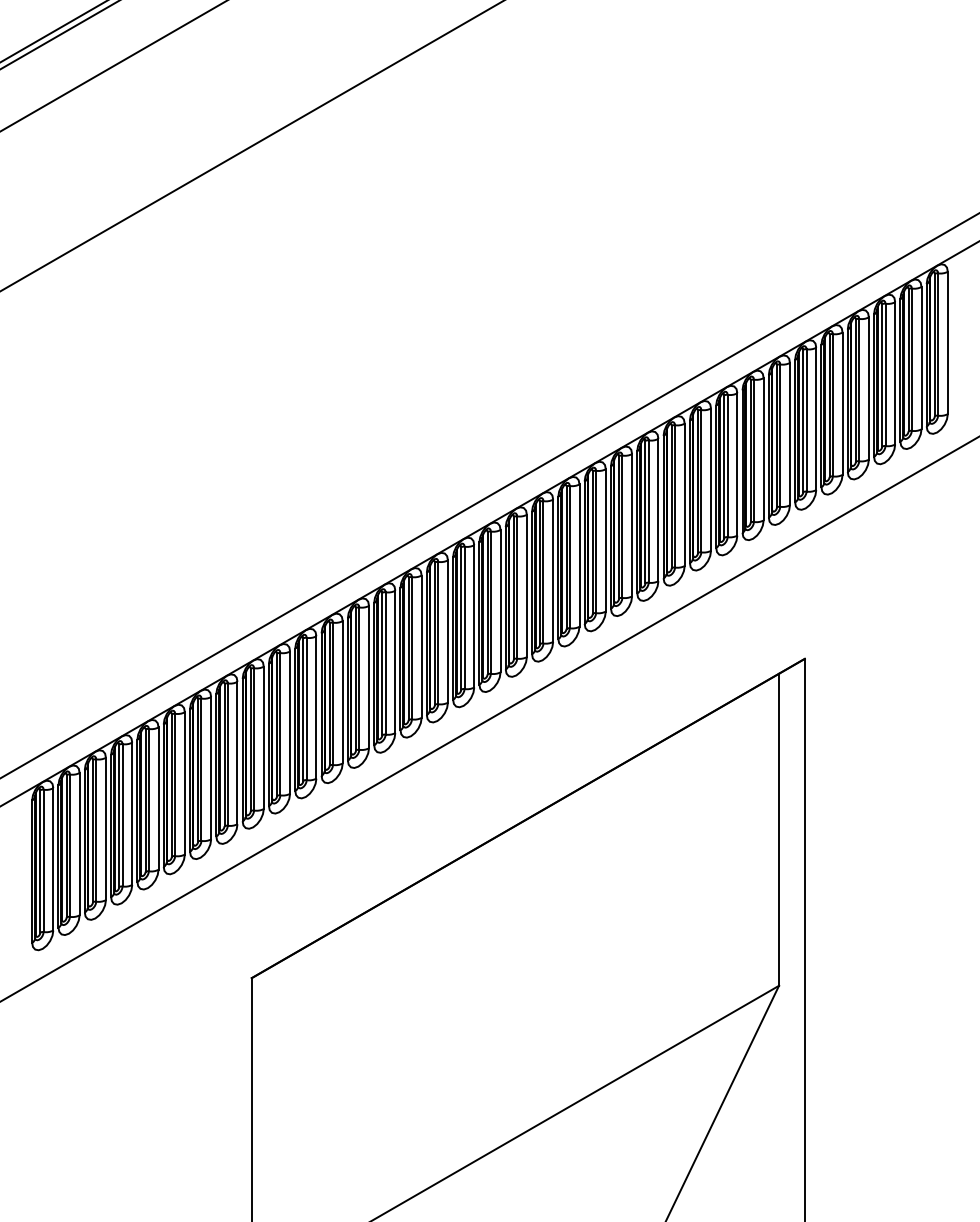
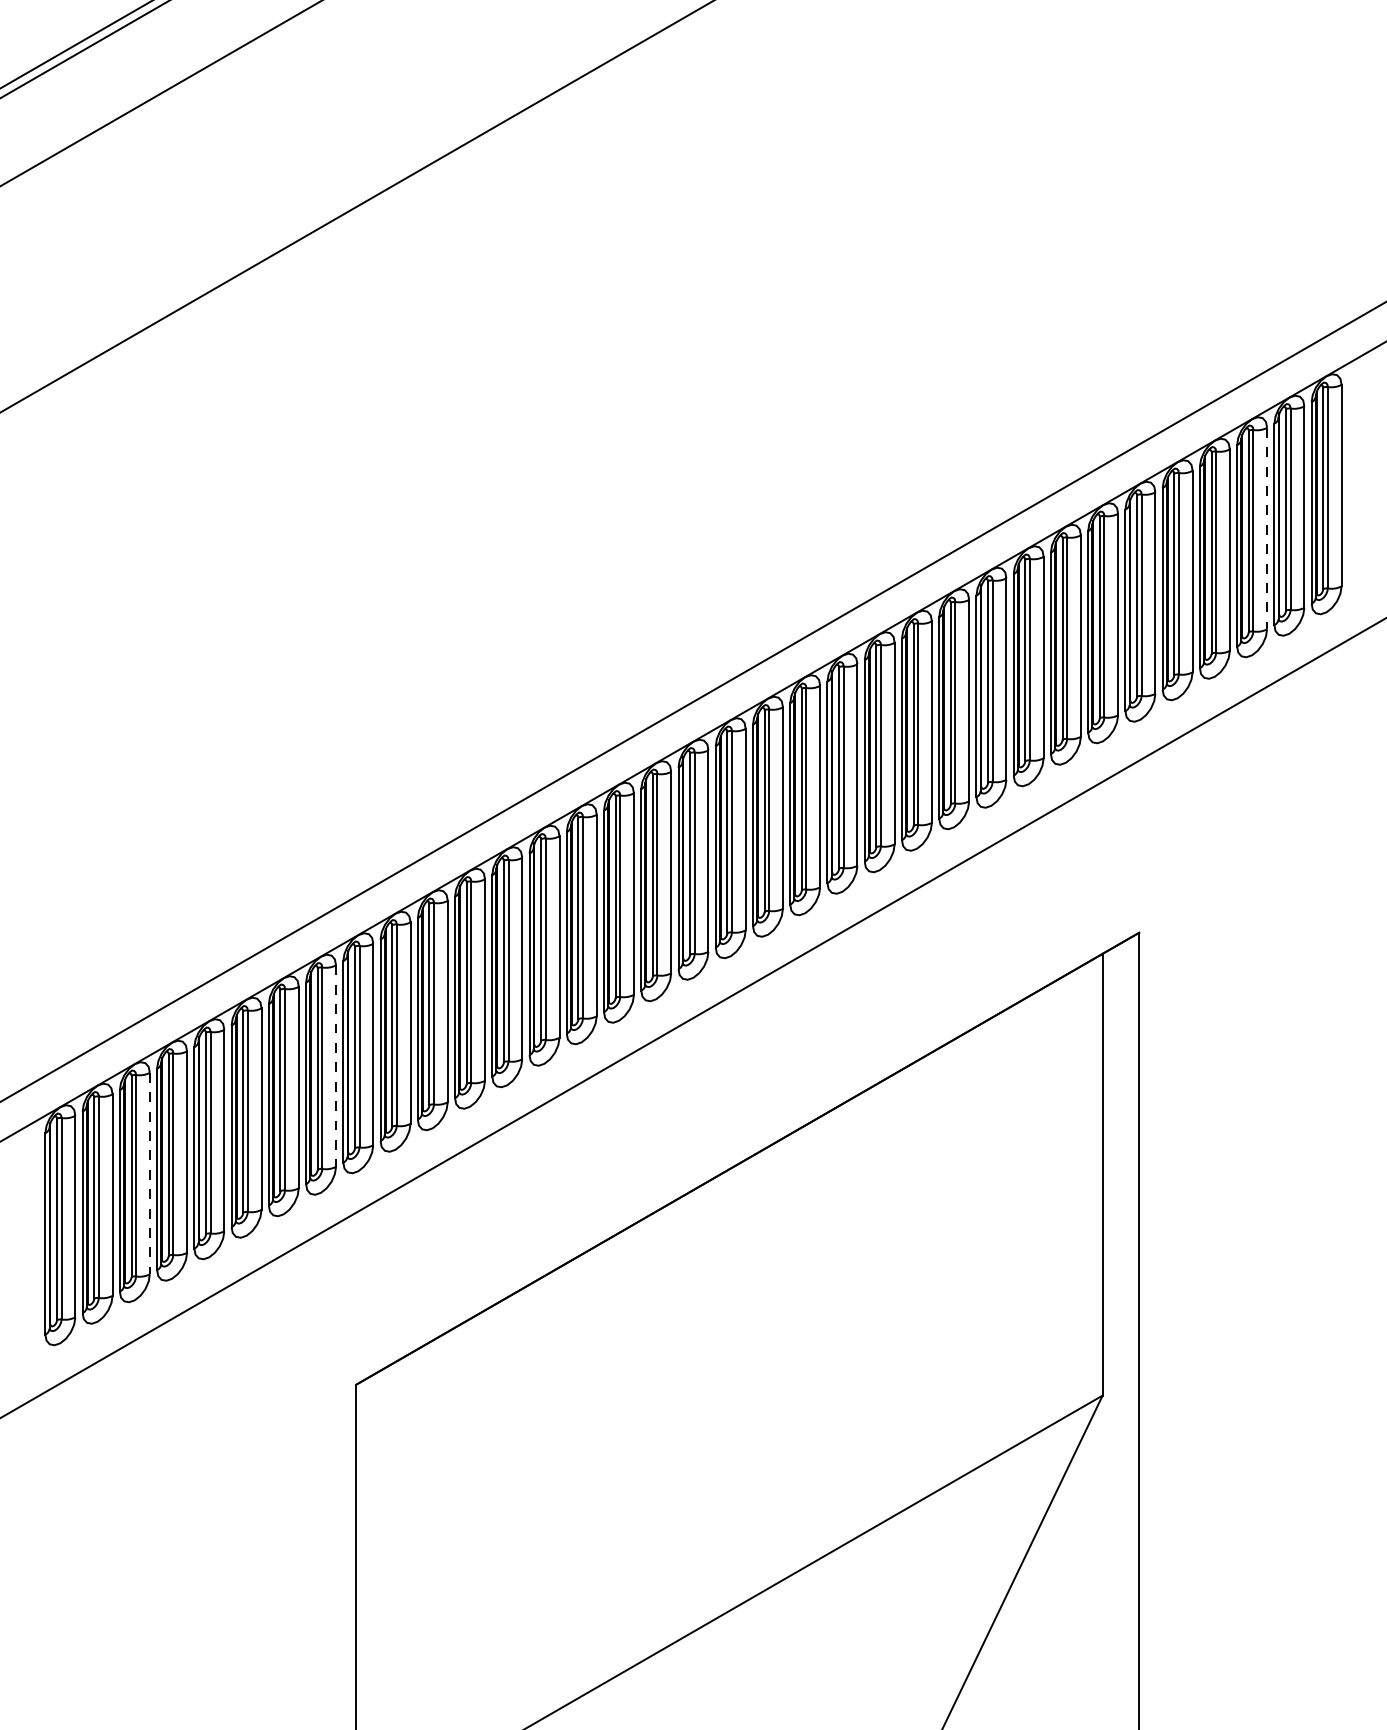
line: (895, 373) -> (1267, 528), solid -> dashed
line: (237, 753) -> (336, 1066), solid -> dashed
line: (105, 829) -> (149, 1174), solid -> dashed

